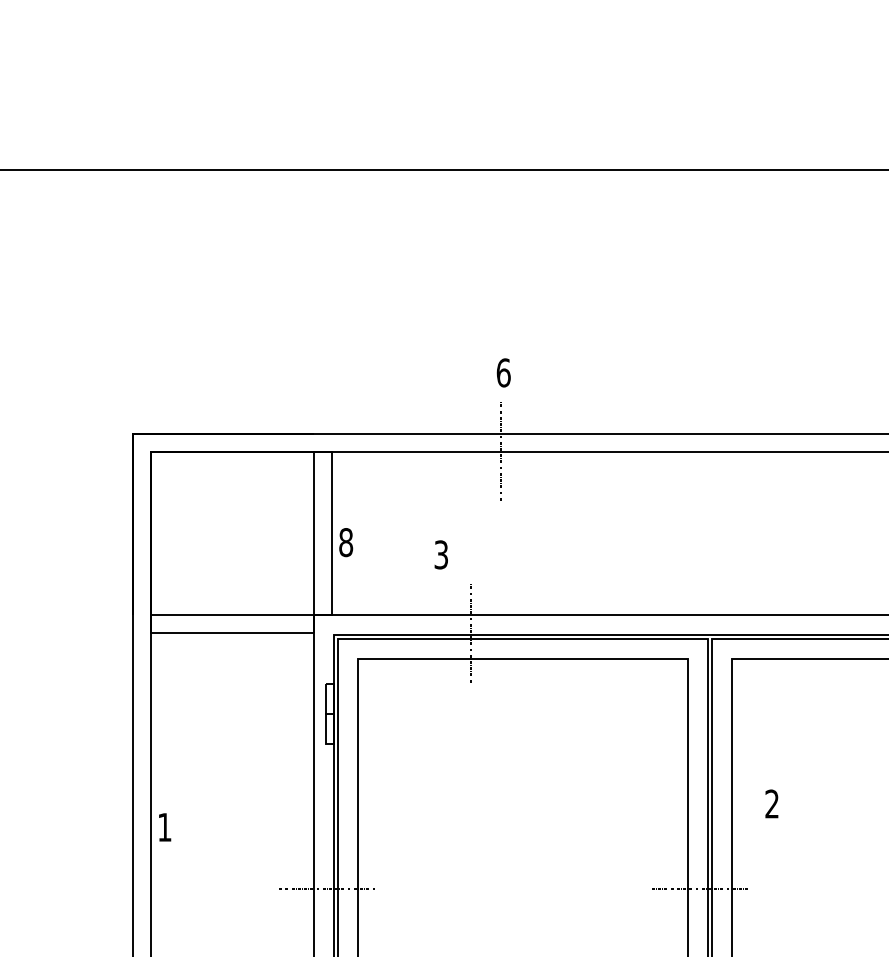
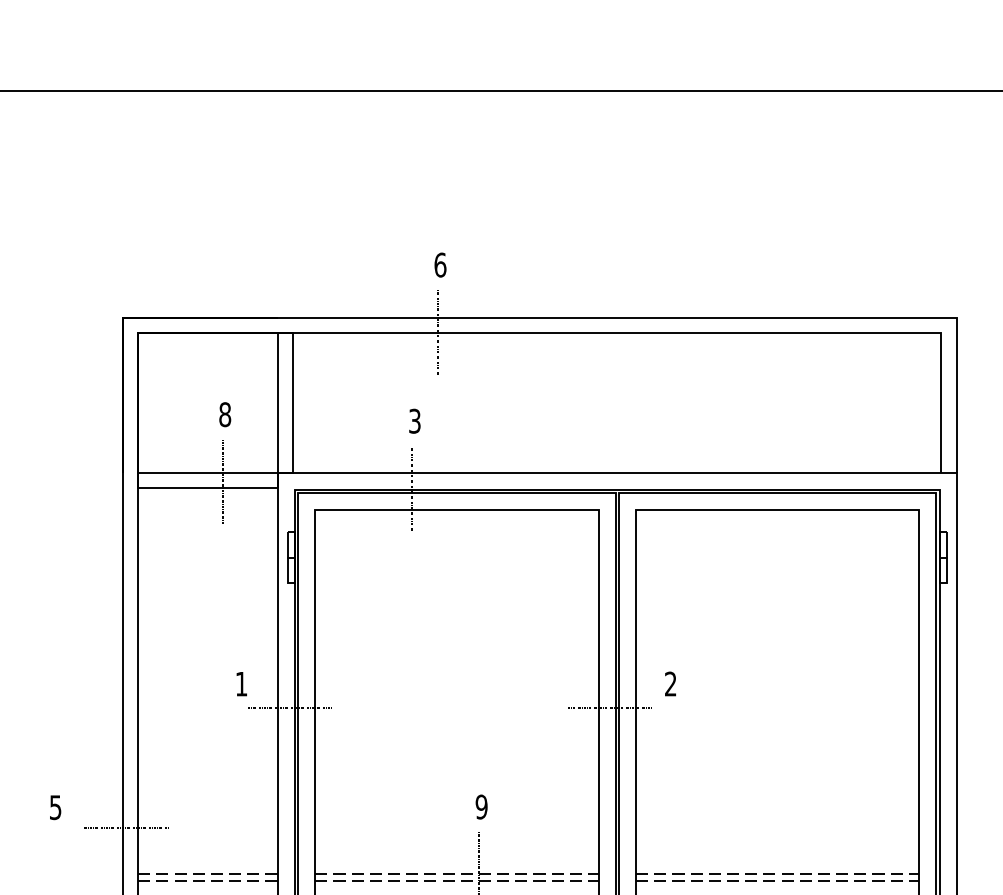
text: (346, 542) -> (225, 414), moved
text: (440, 553) -> (414, 420), moved
line: (249, 625) -> (222, 481), added
text: (771, 803) -> (670, 683), moved
text: (164, 827) -> (241, 684), moved

